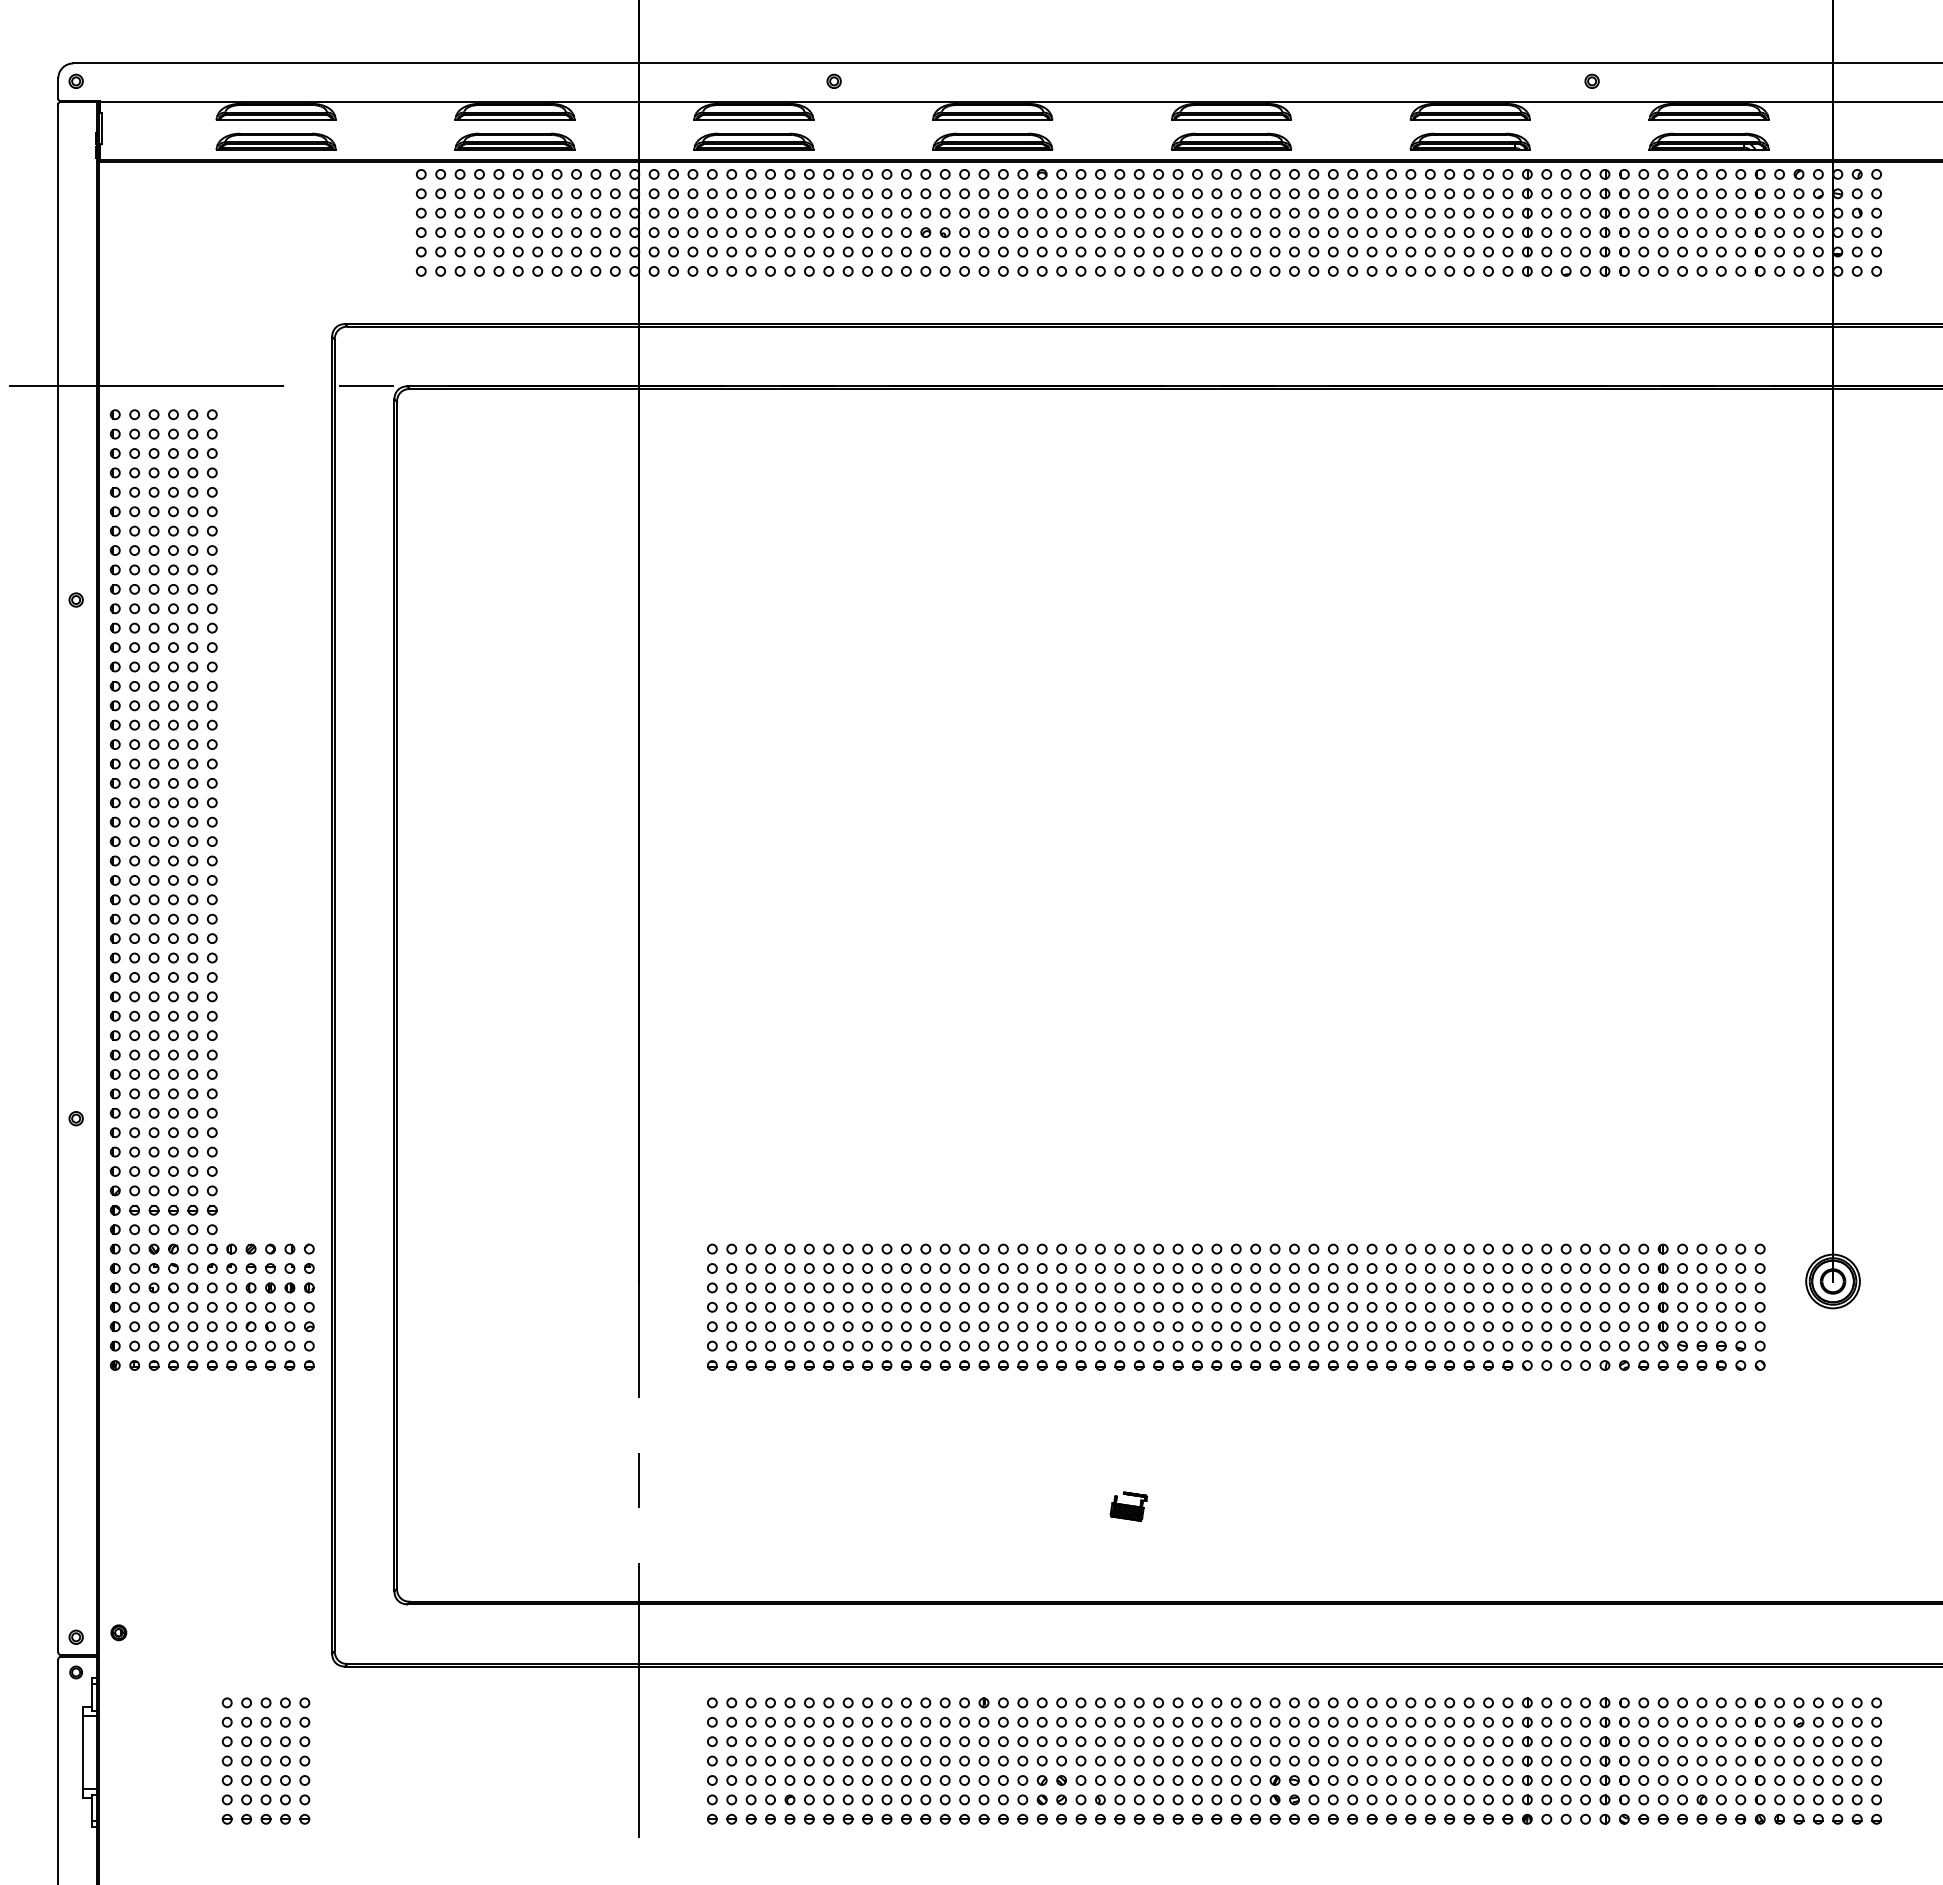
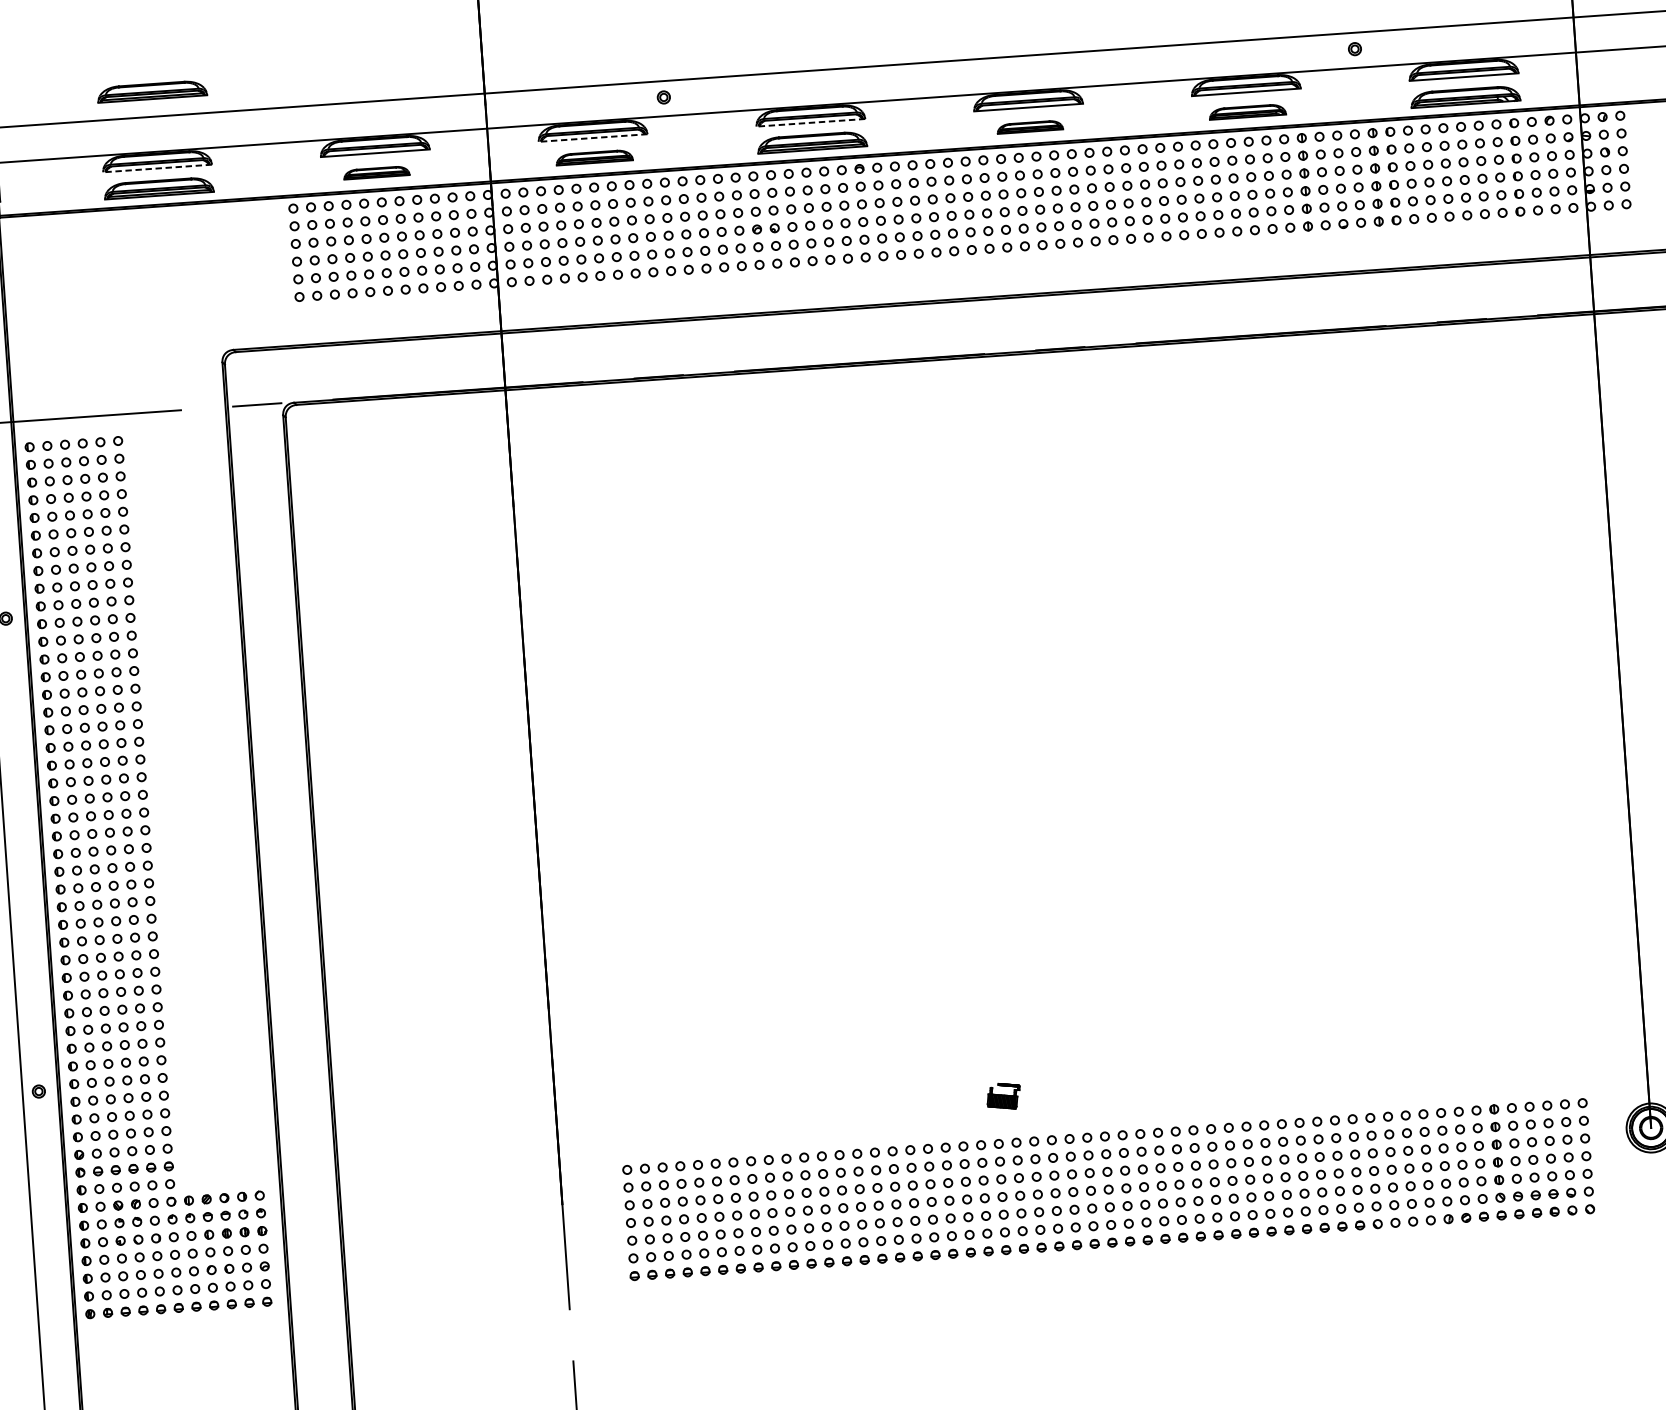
part: (275, 35) -> (151, 91), added
line: (276, 120) -> (157, 168), solid -> dashed
line: (753, 120) -> (592, 138), solid -> dashed
line: (992, 120) -> (810, 123), solid -> dashed
part: (514, 141) -> (376, 172), size x0.6
part: (753, 141) -> (594, 157), size x0.7
part: (1231, 141) -> (1029, 126), size x0.6
part: (1469, 141) -> (1246, 111), size x0.7
part: (1128, 1506) -> (1003, 1096), moved

